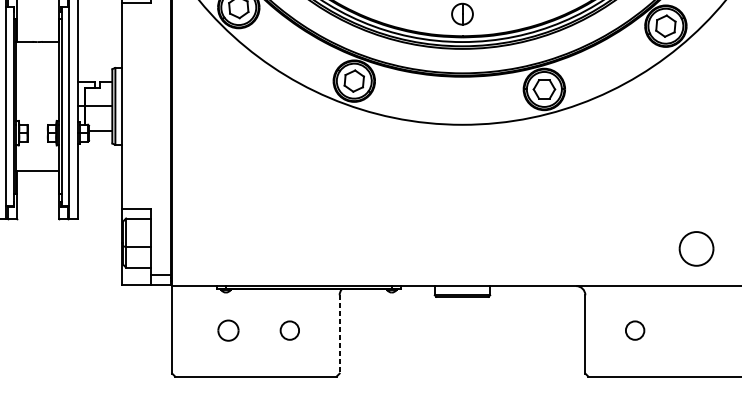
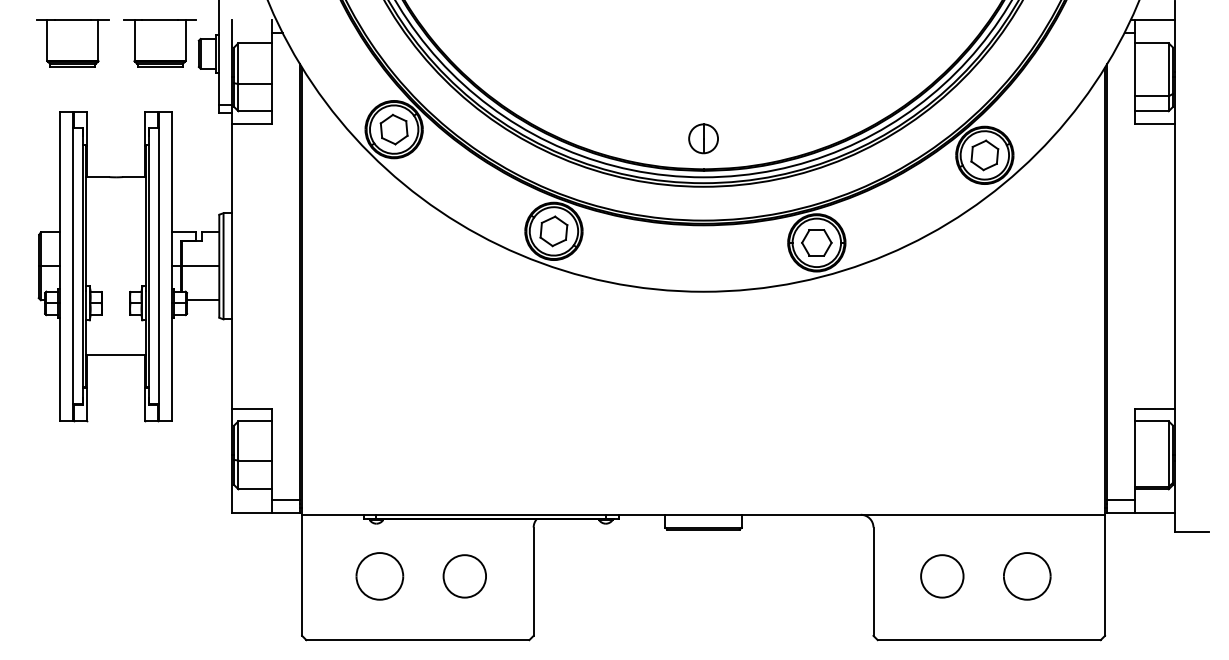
part: (696, 248) -> (1027, 576), moved
part: (228, 330) -> (379, 576), size x1.67
circle: (289, 330) -> (464, 576), size x1.67
circle: (635, 330) -> (942, 576), size x1.67
line: (339, 335) -> (533, 582), dashed -> solid

